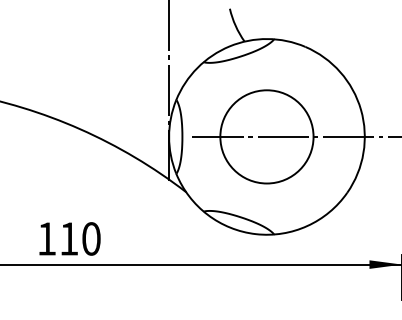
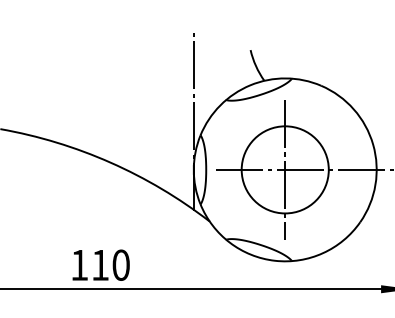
line: (267, 136) -> (285, 169), added

